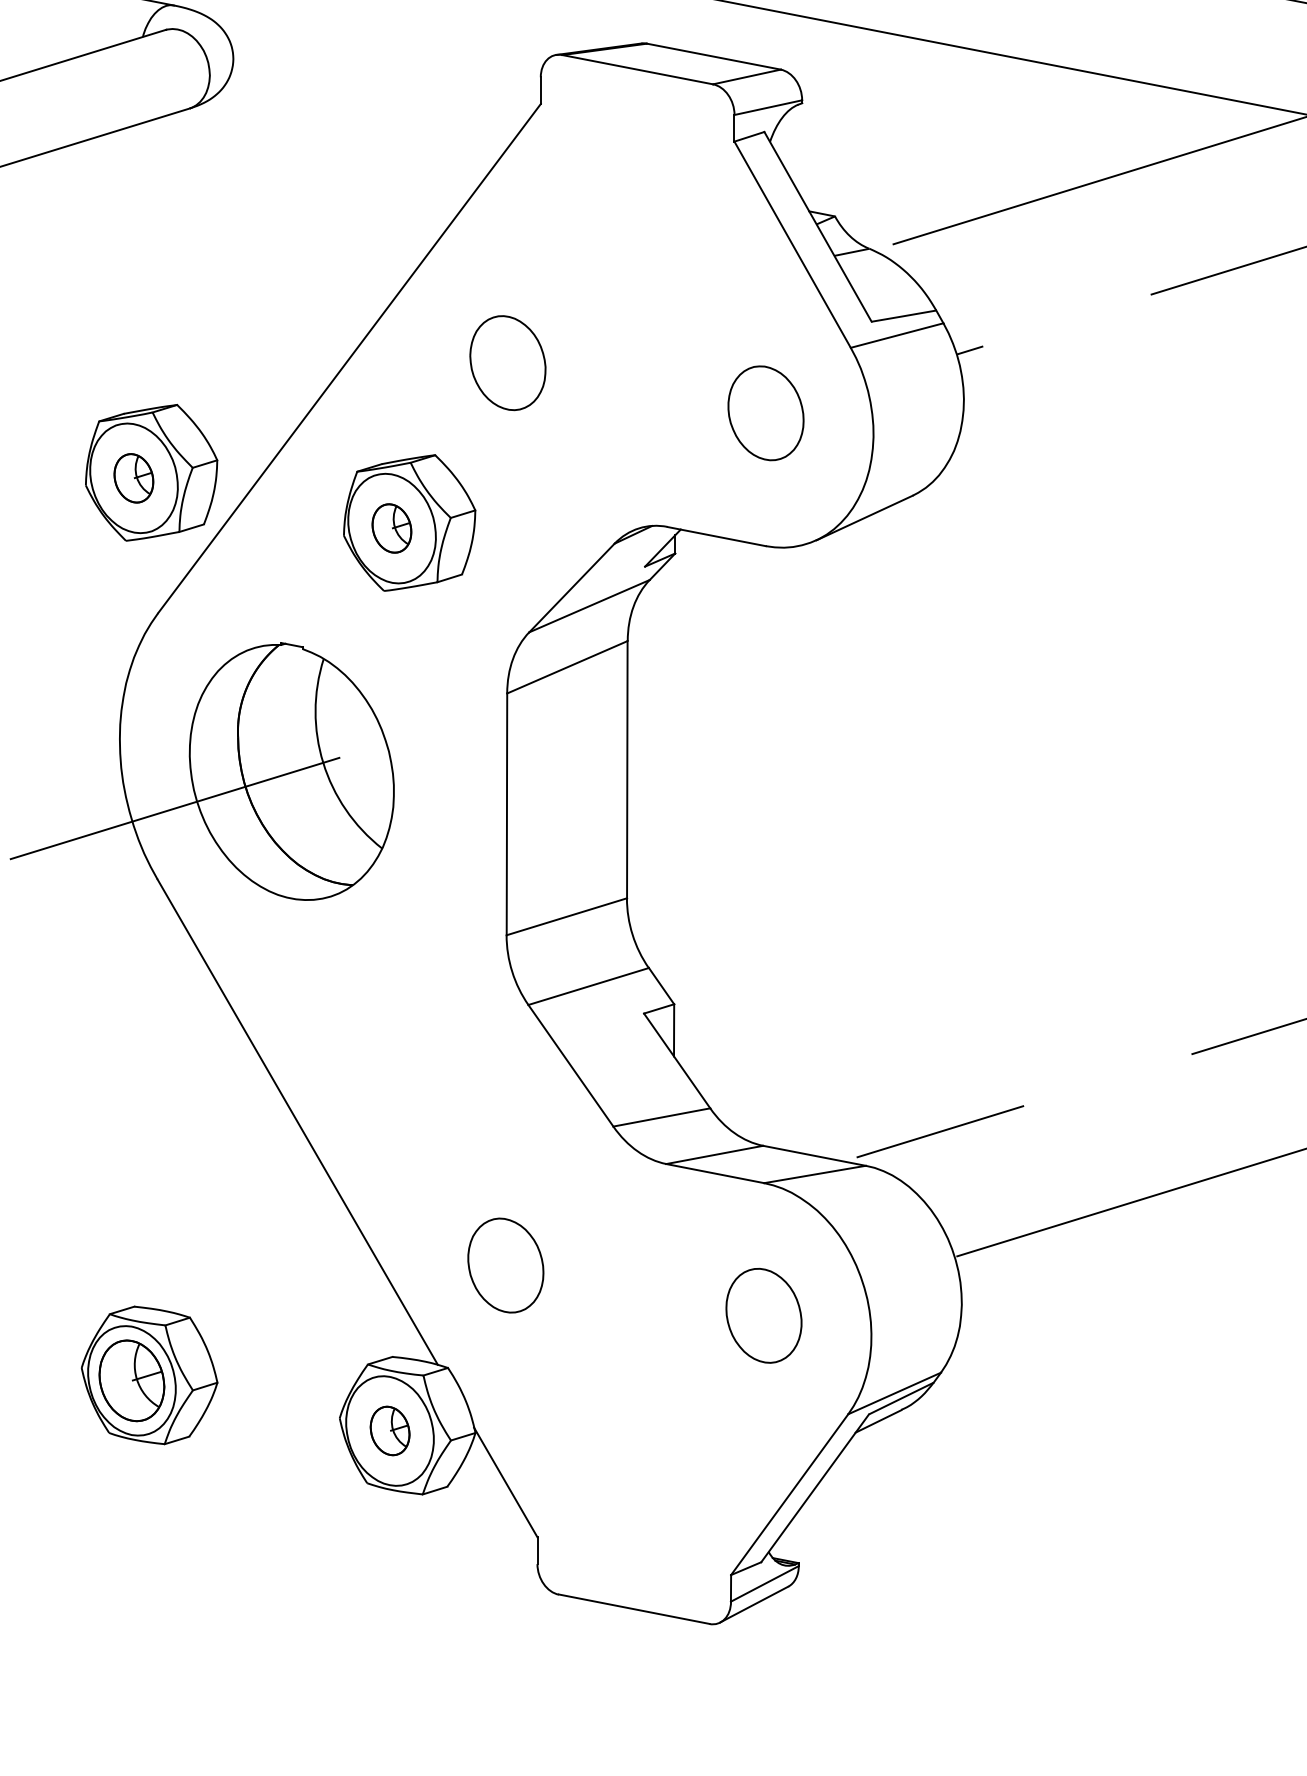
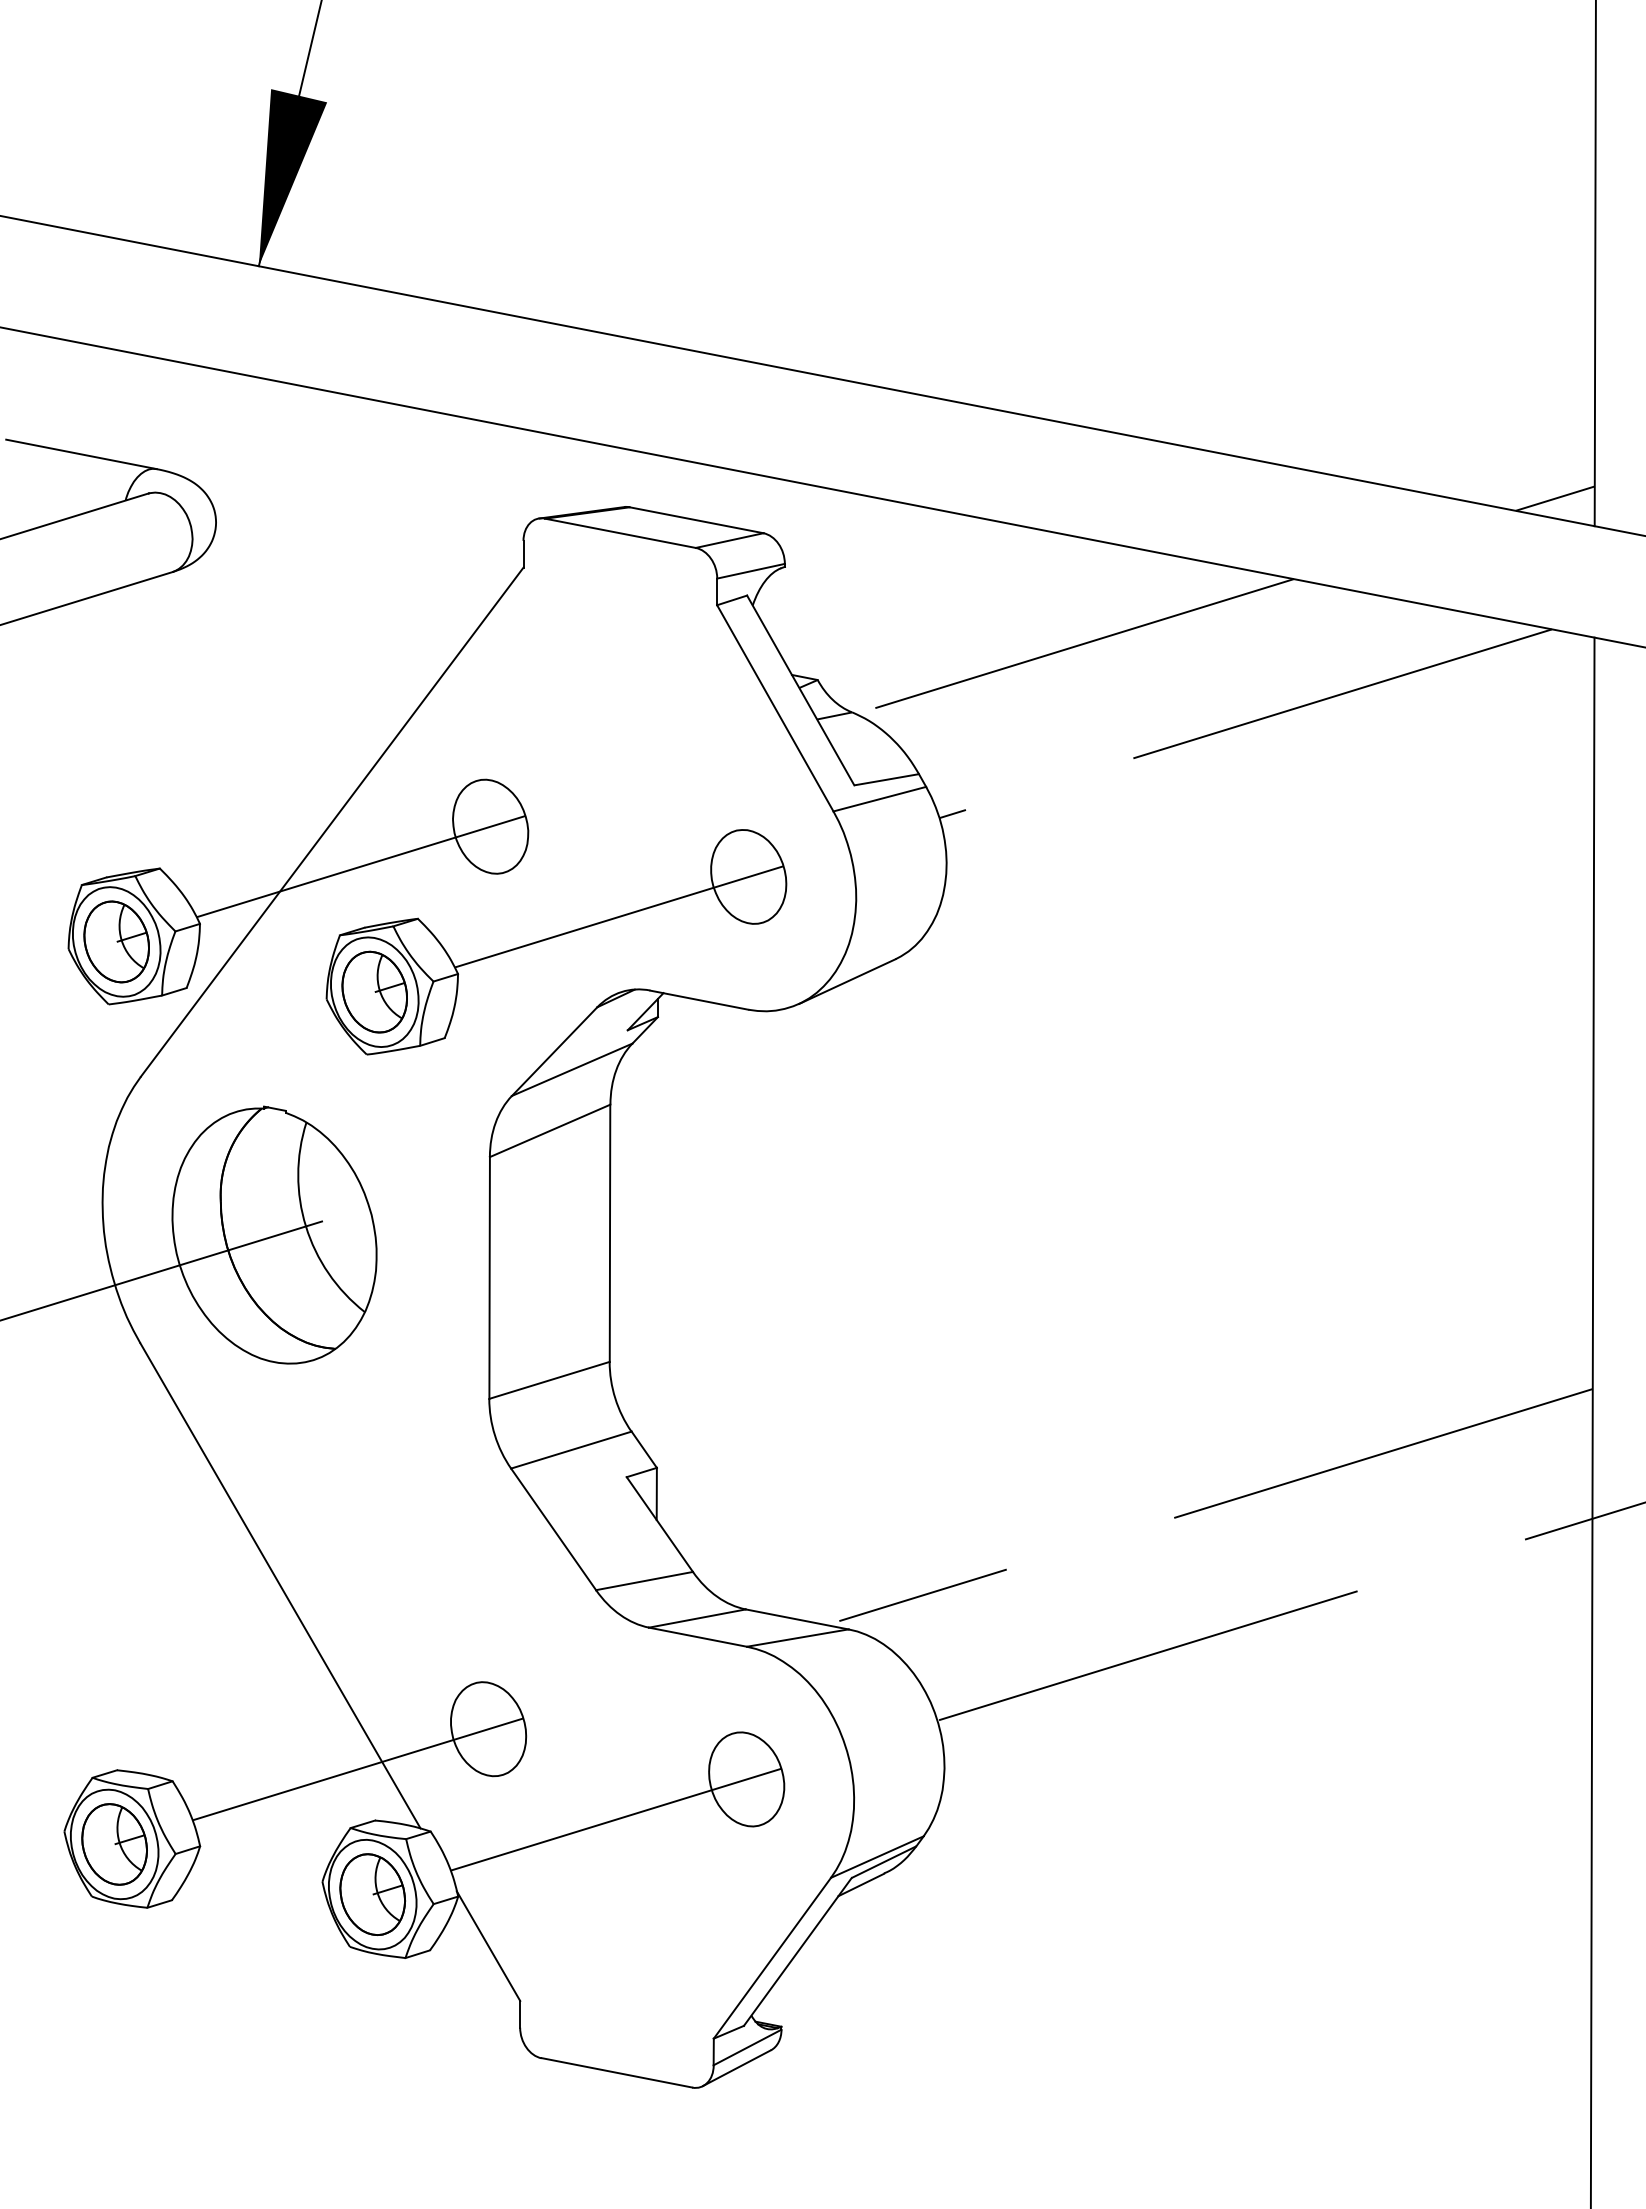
line: (377, 402) -> (360, 866), added
line: (635, 452) -> (618, 916), added
part: (133, 477) -> (116, 941), size x1.67
part: (391, 527) -> (374, 991), size x1.67
line: (374, 1305) -> (357, 1769), added
line: (632, 1355) -> (615, 1819), added
part: (389, 1430) -> (372, 1894), size x1.67

